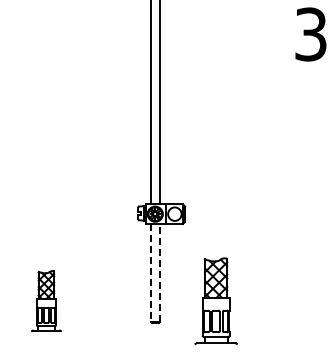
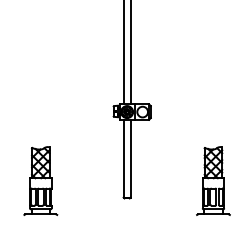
line: (150, 272) -> (123, 158), dashed -> solid
line: (159, 272) -> (130, 158), dashed -> solid
part: (46, 300) -> (40, 180), size x1.43
part: (215, 300) -> (212, 180), moved

